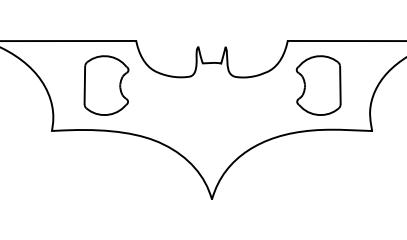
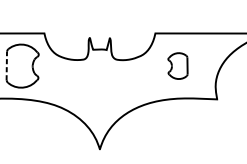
line: (84, 85) -> (6, 66), solid -> dashed
part: (318, 85) -> (177, 66), size x0.6

